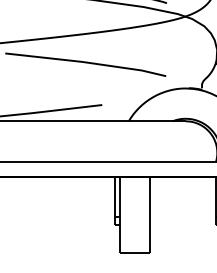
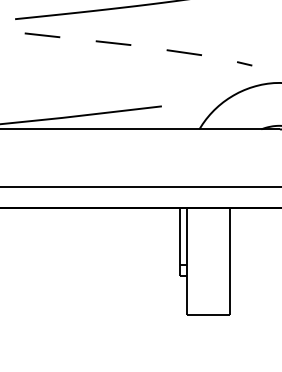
line: (87, 62) -> (141, 46), solid -> dashed

